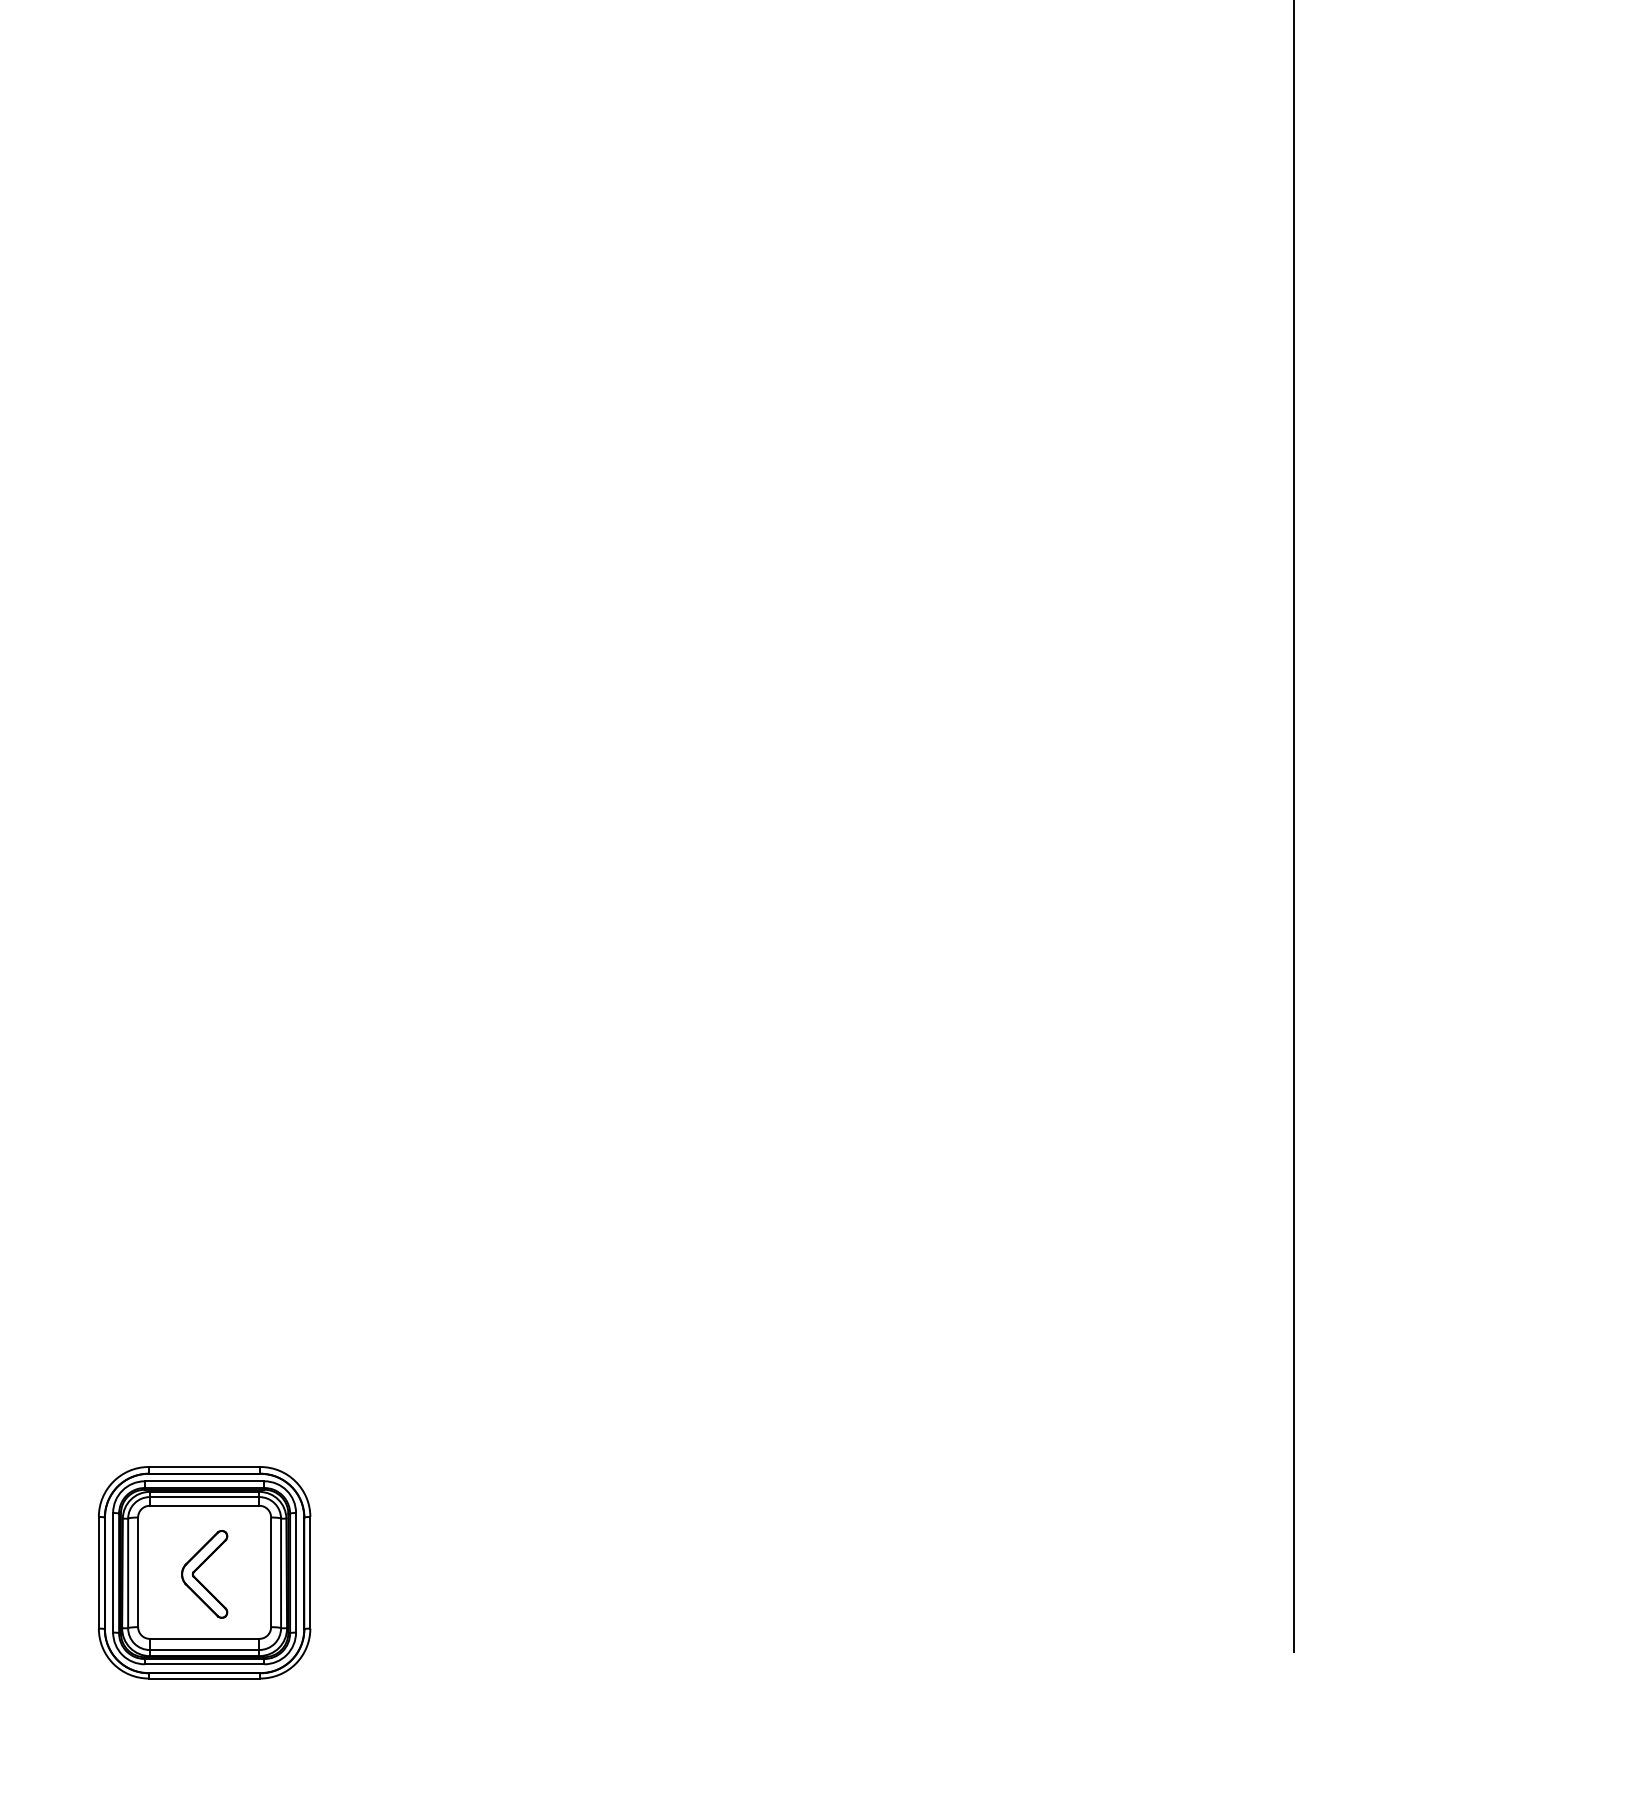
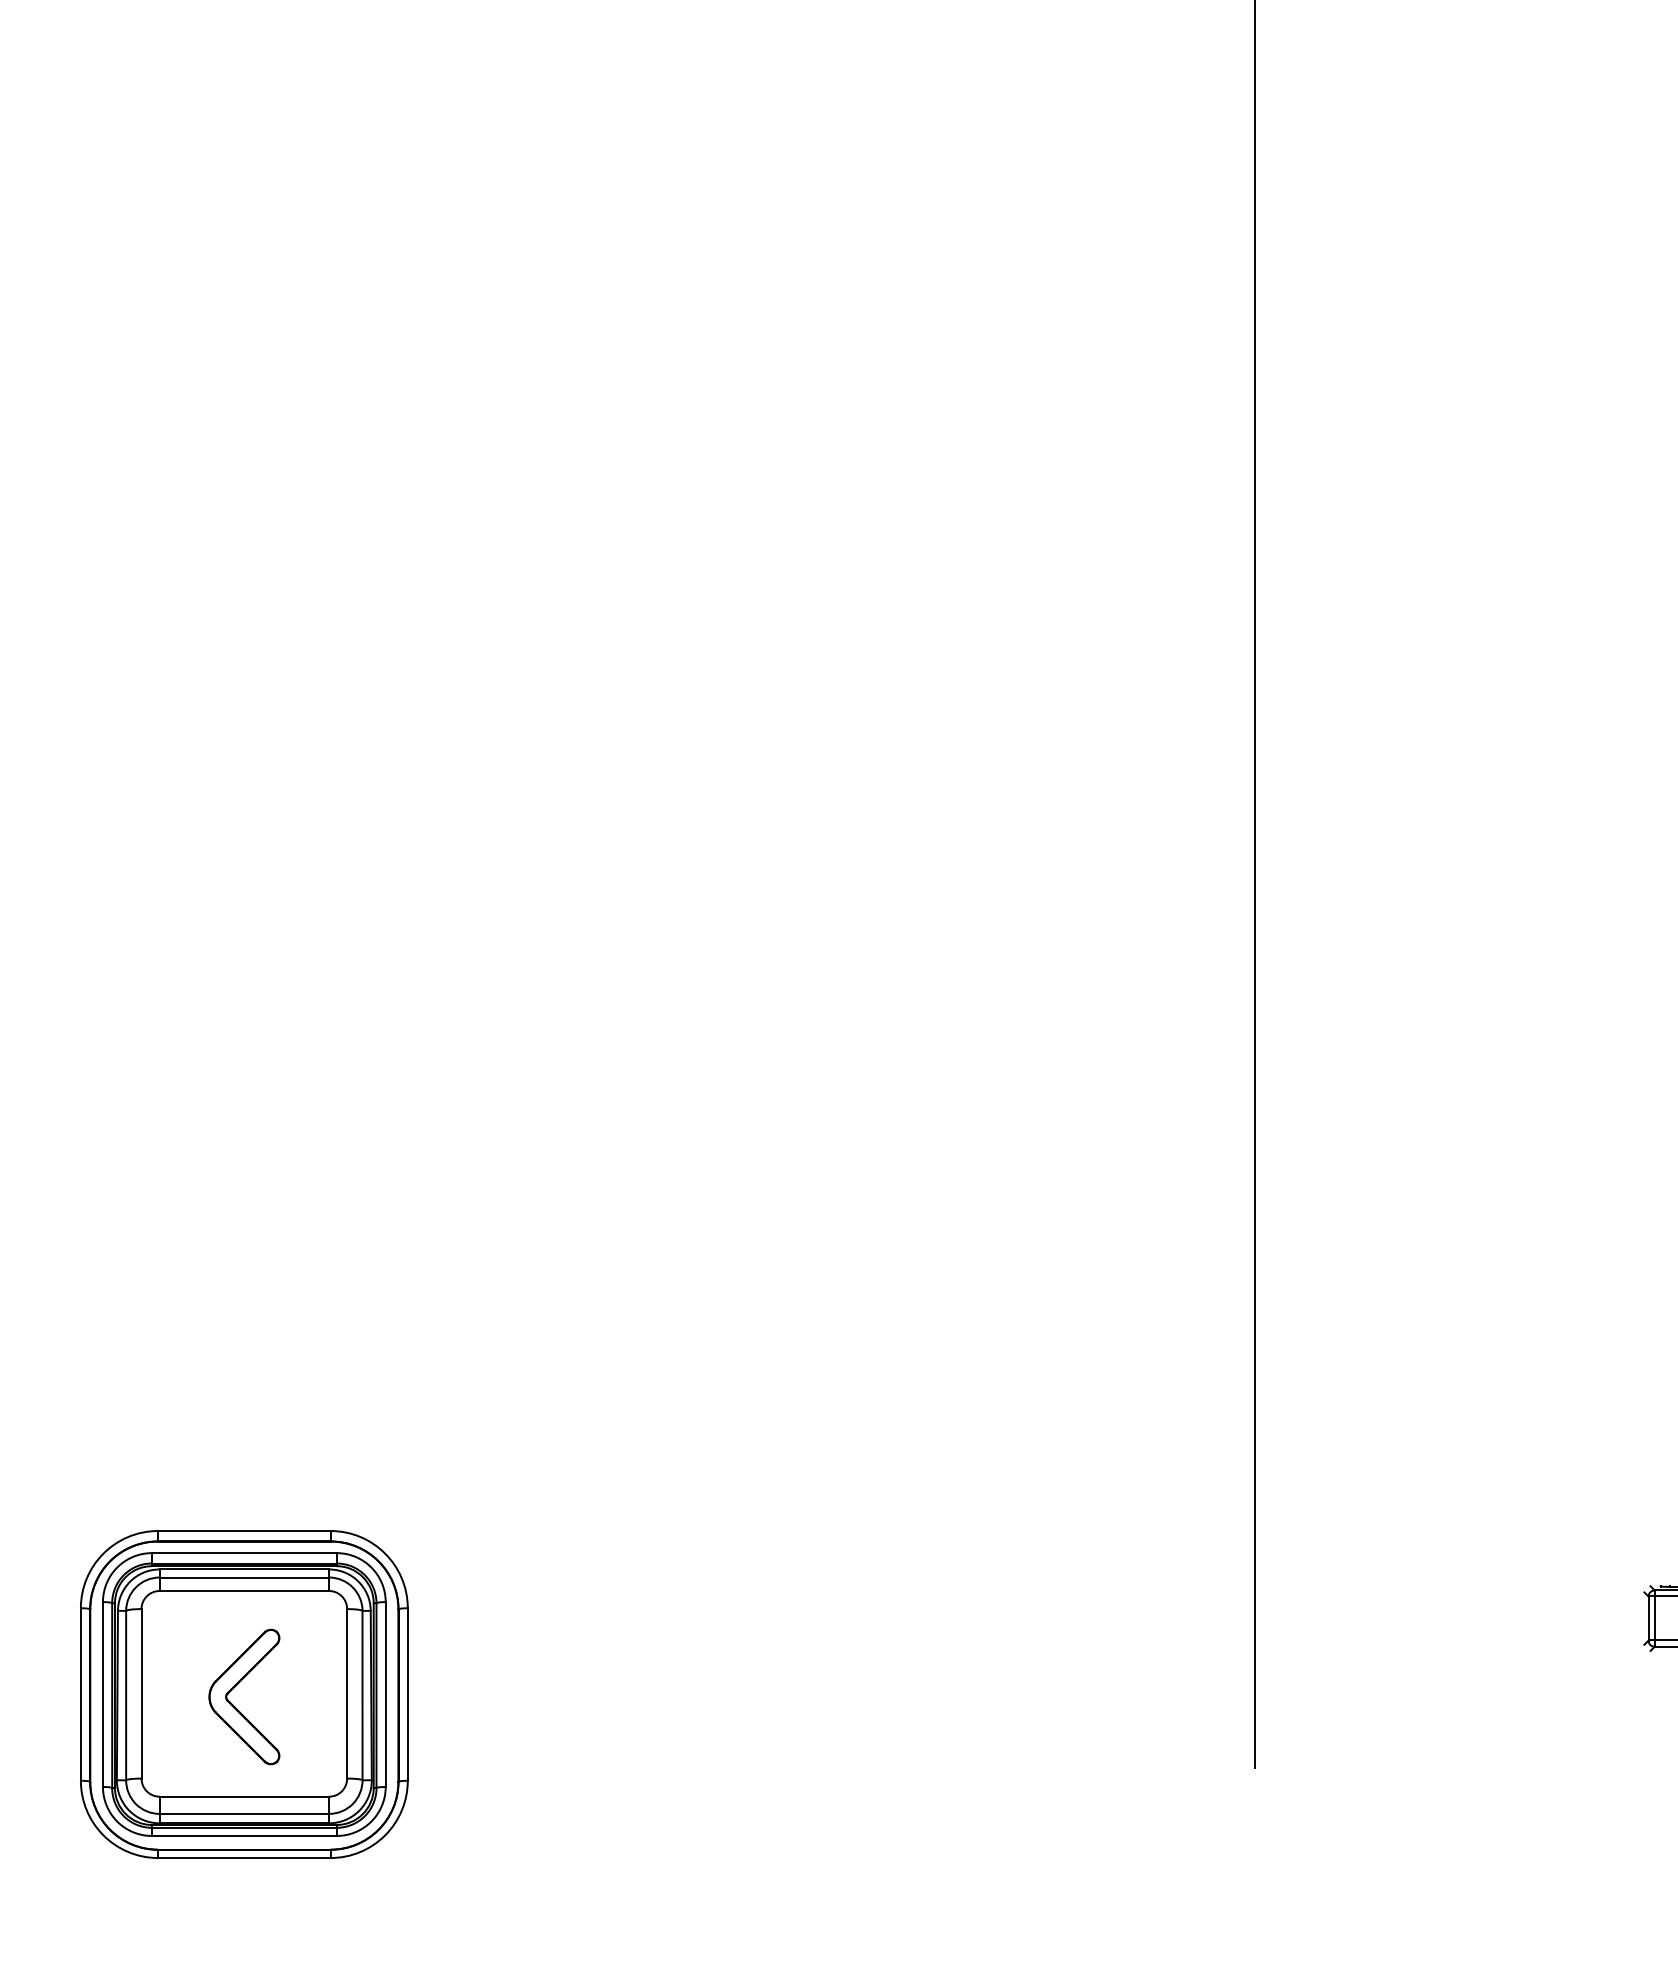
part: (204, 1572) -> (244, 1694), size x1.67

